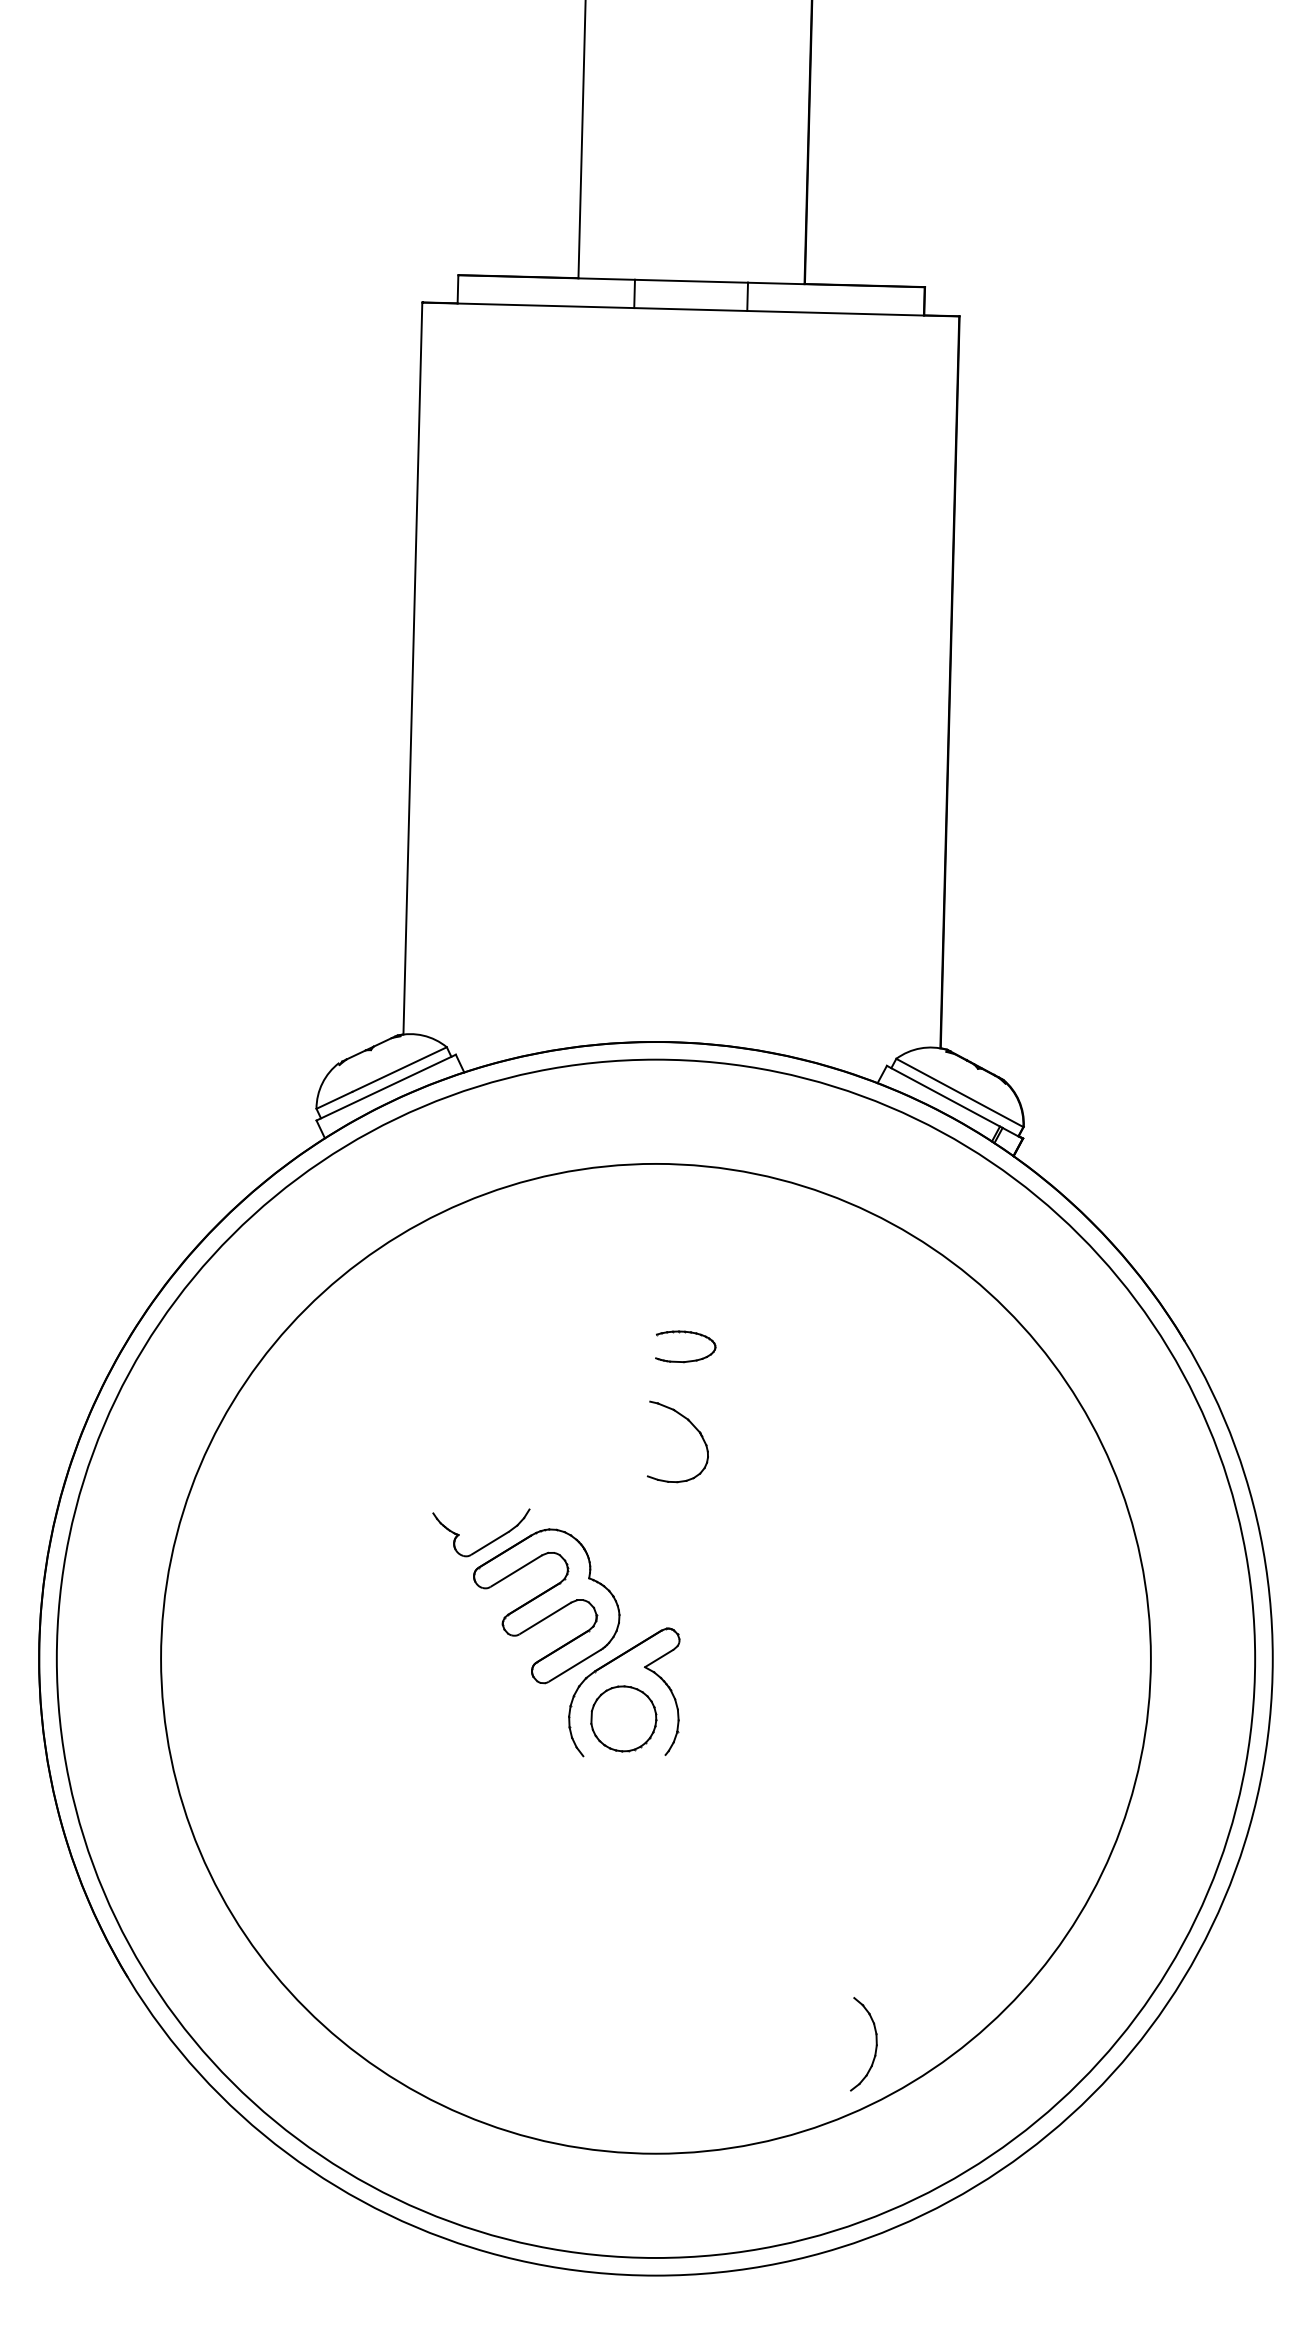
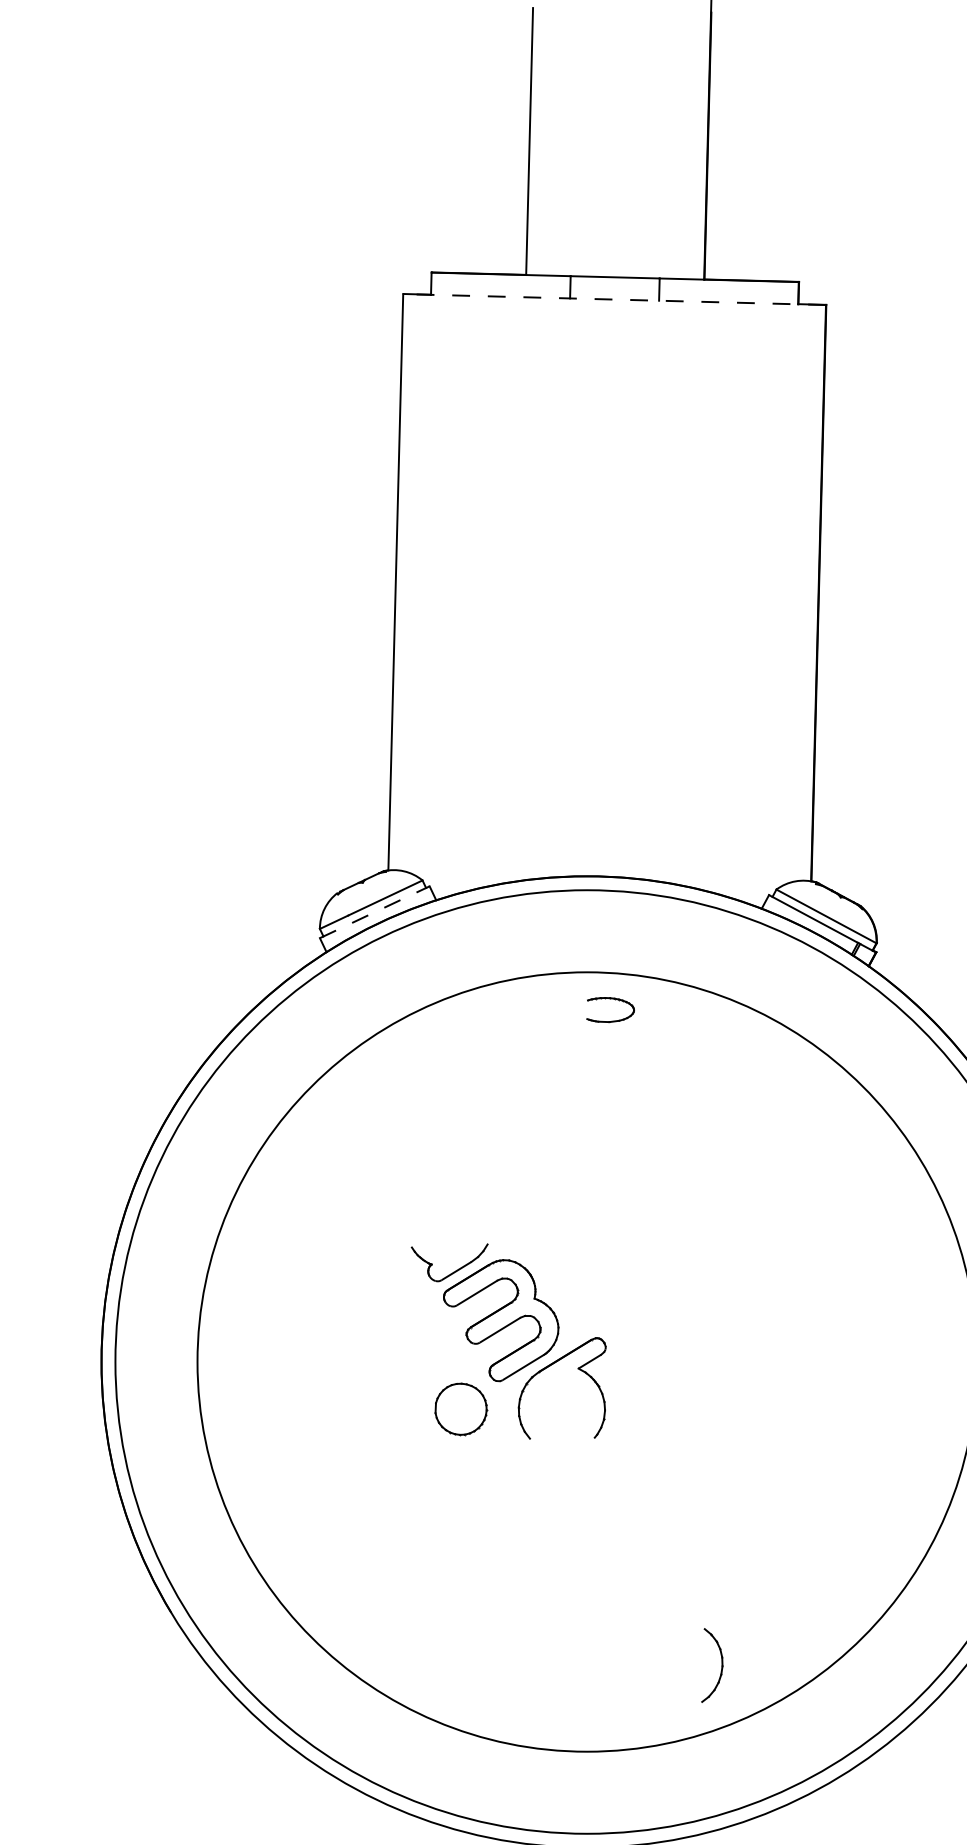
line: (690, 309) -> (614, 299), solid -> dashed
line: (386, 1087) -> (375, 912), solid -> dashed
part: (685, 1333) -> (610, 999), moved
part: (694, 1428) -> (617, 1180), removed
part: (623, 1718) -> (460, 1409), moved
part: (875, 2044) -> (721, 1665), moved

